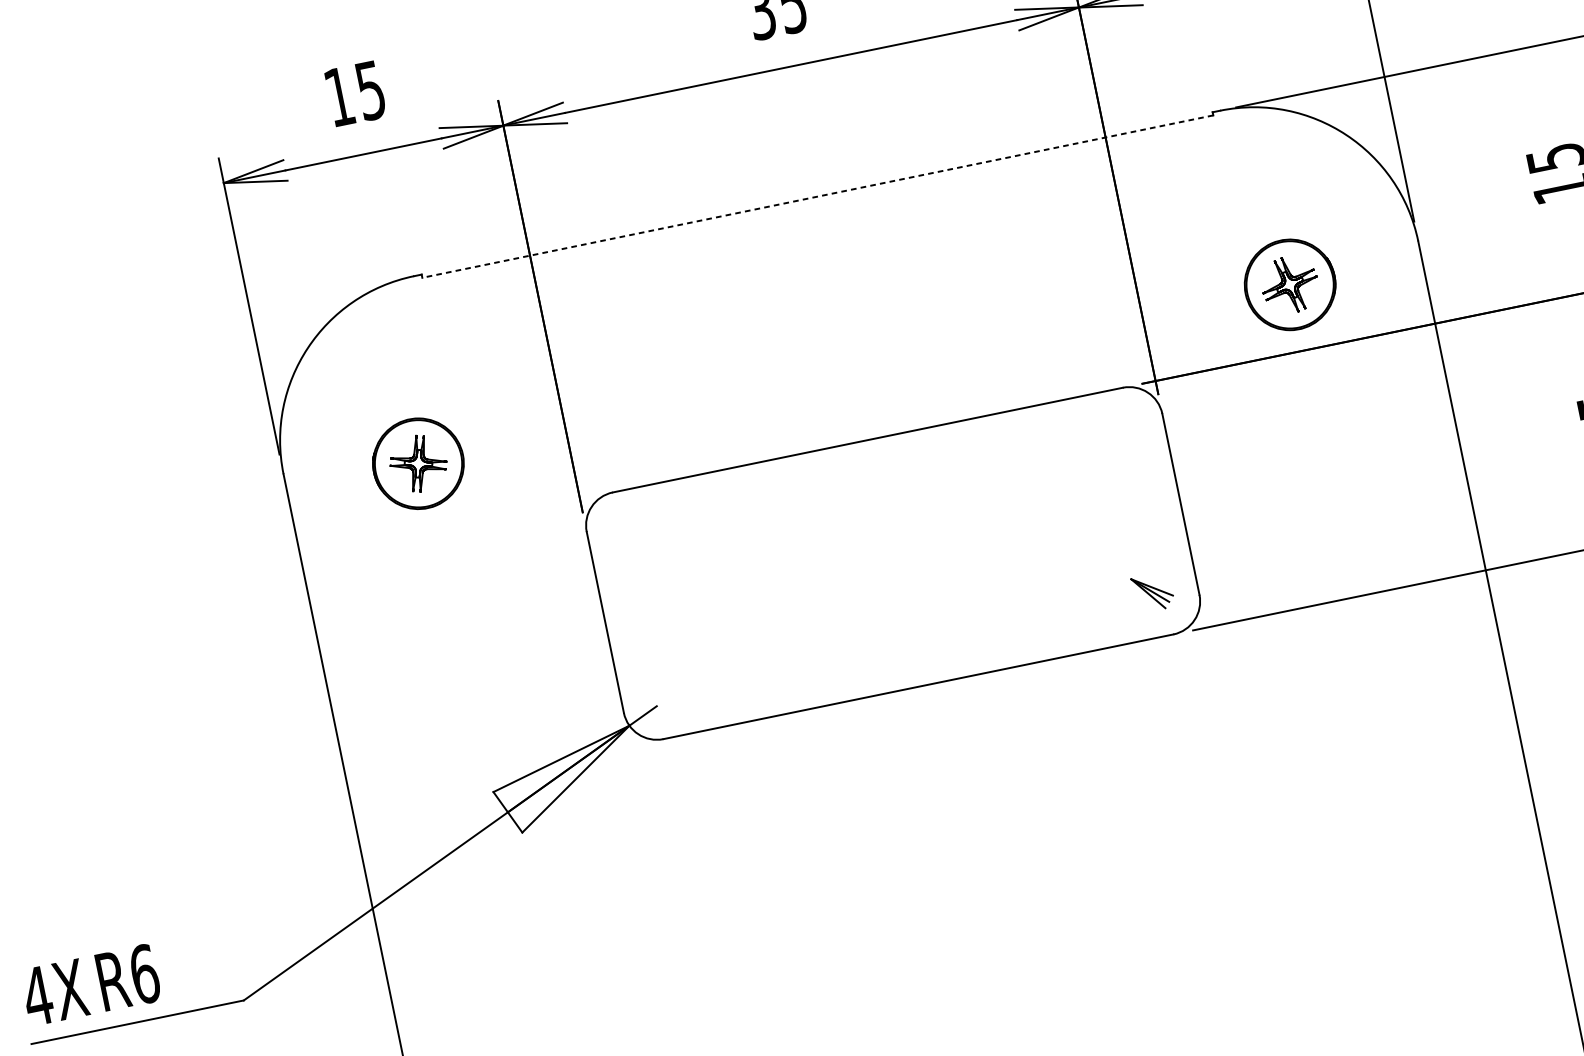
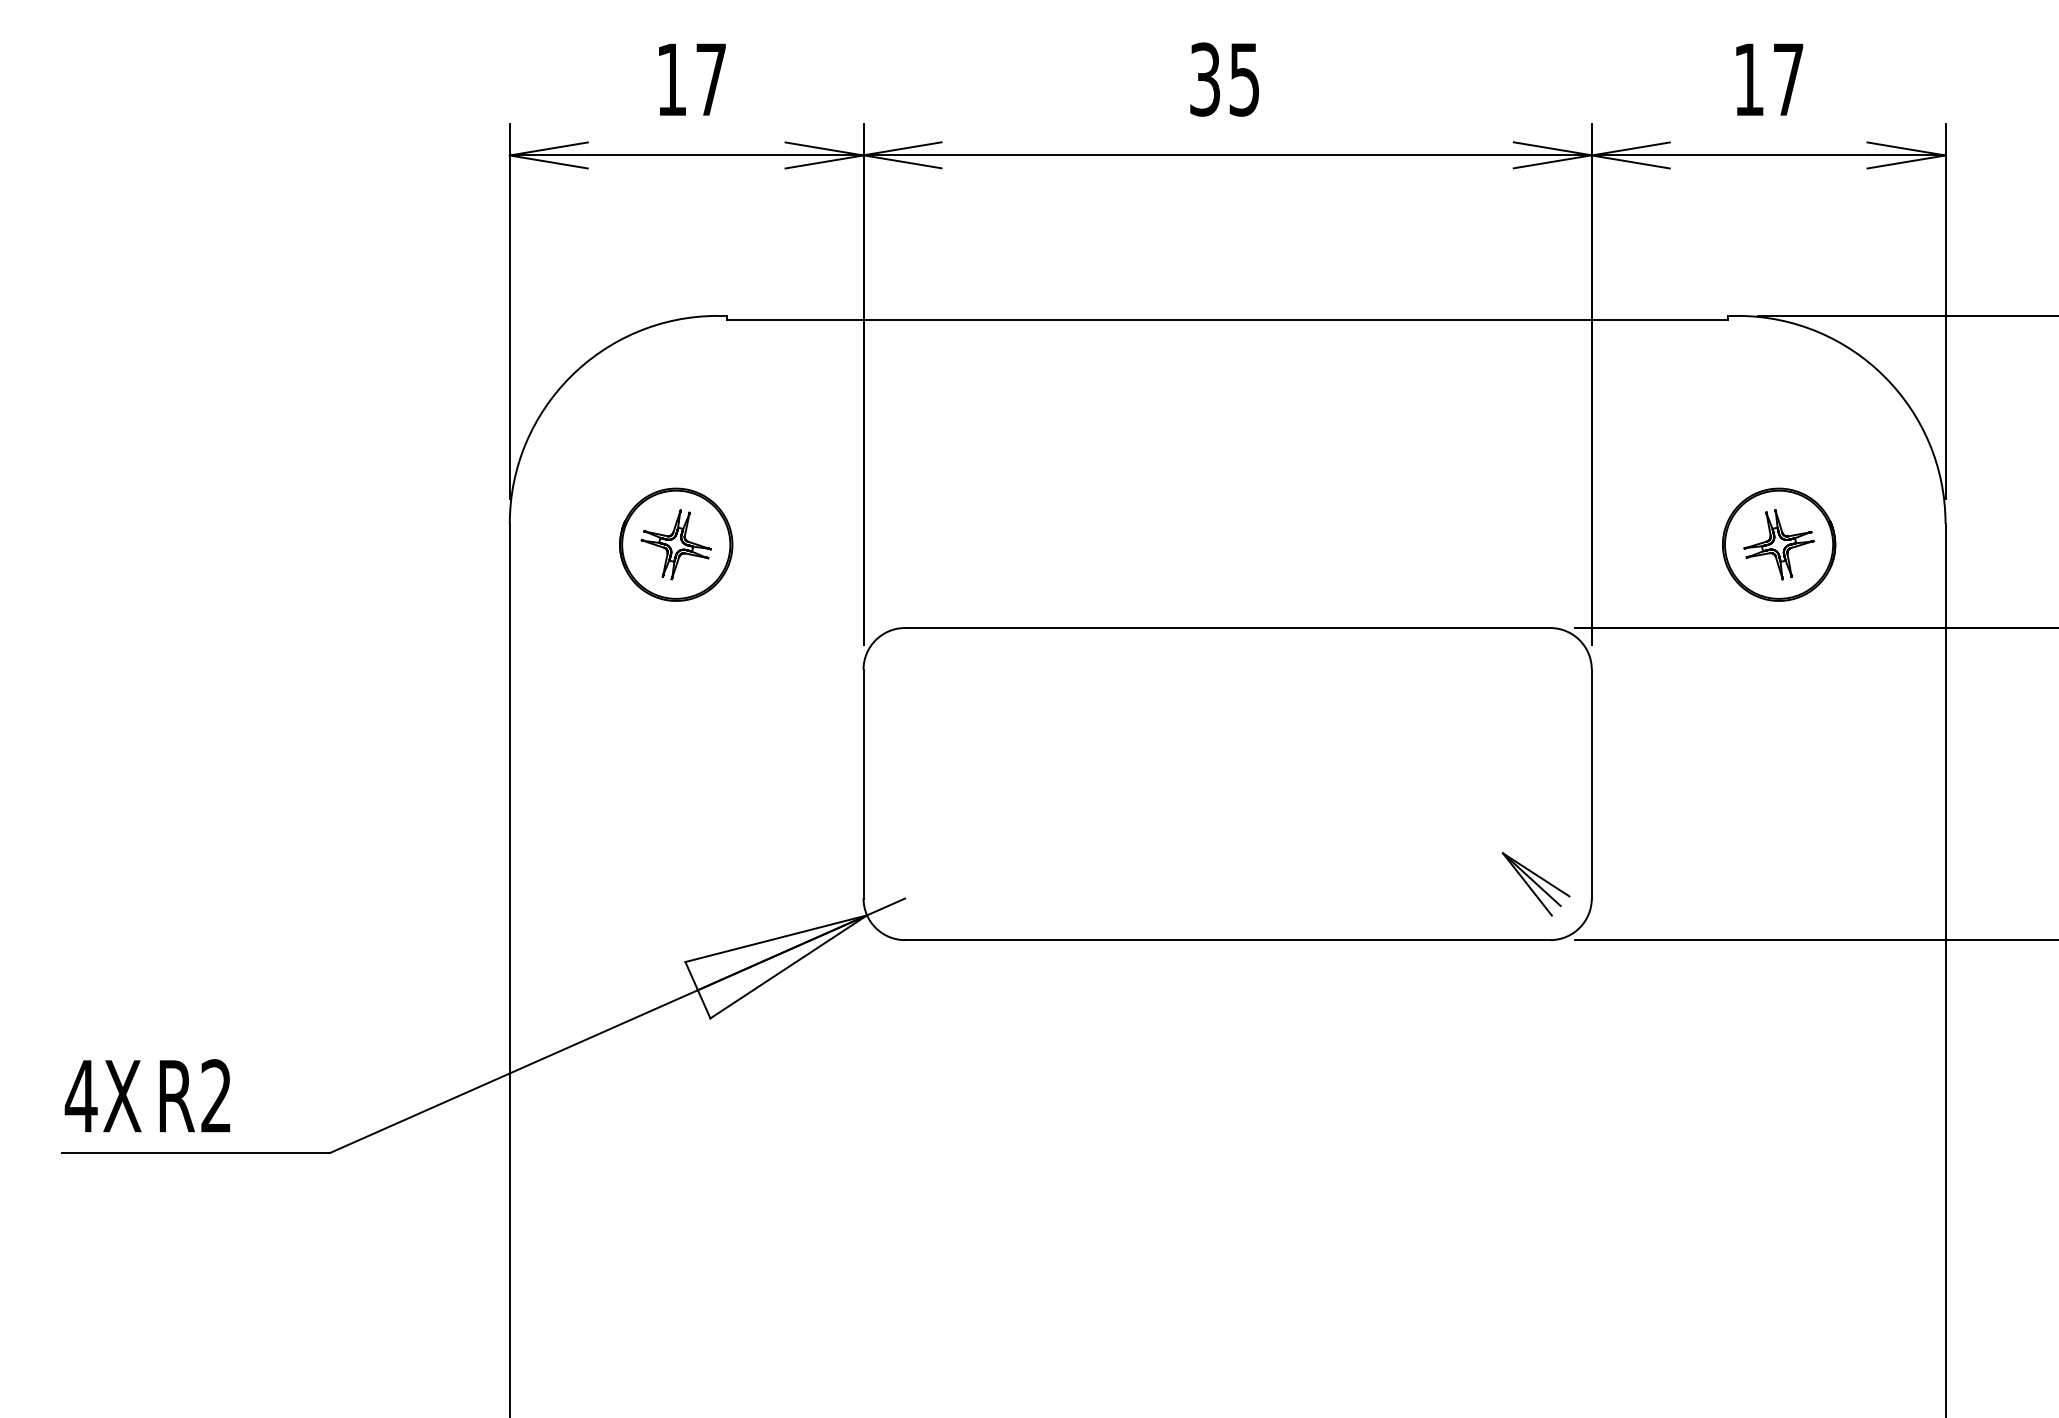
text: (370, 90) -> (710, 79), 15 -> 17
line: (817, 196) -> (1227, 319), dashed -> solid
part: (1152, 592) -> (1535, 884), size x1.43
text: (144, 974) -> (216, 1096), R6 -> R2

